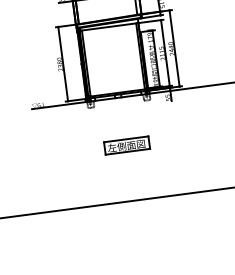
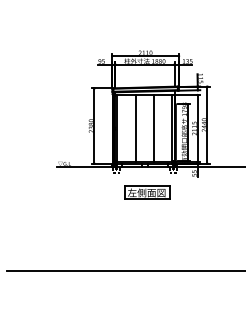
line: (122, 58) -> (154, 128), added
line: (104, 61) -> (135, 128), added
part: (127, 145) -> (147, 192), moved

